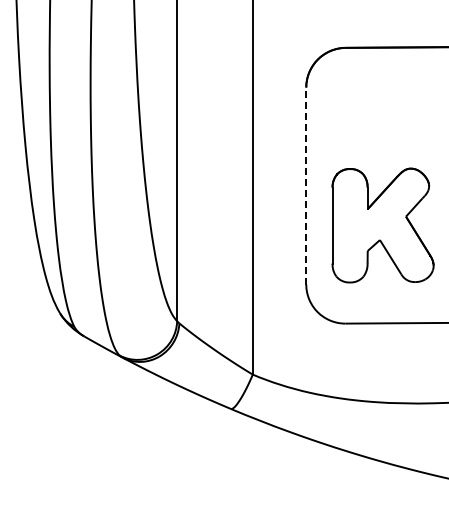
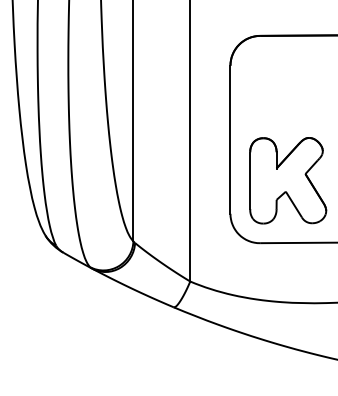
line: (306, 186) -> (230, 140), dashed -> solid
part: (382, 225) -> (287, 180), moved

